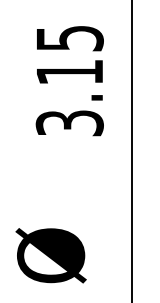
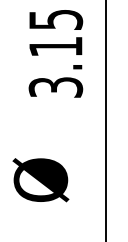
text: (69, 80) -> (55, 53), moved
text: (50, 256) -> (40, 180), moved

